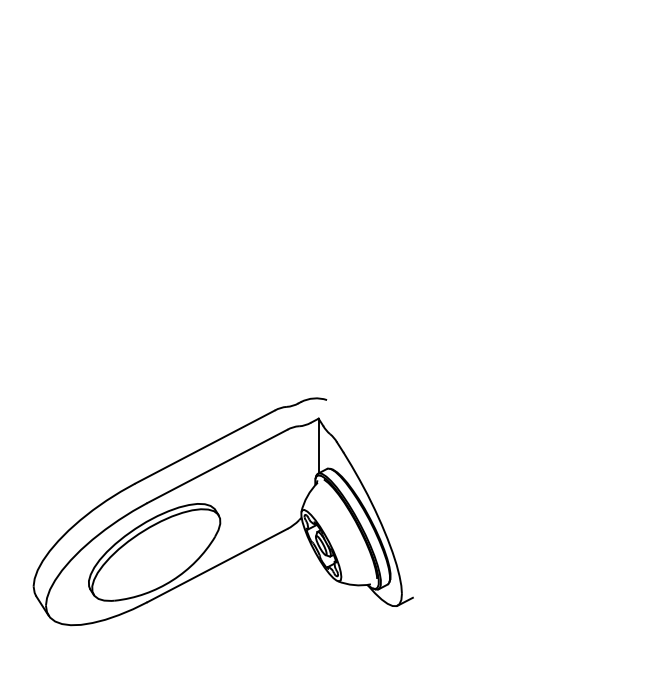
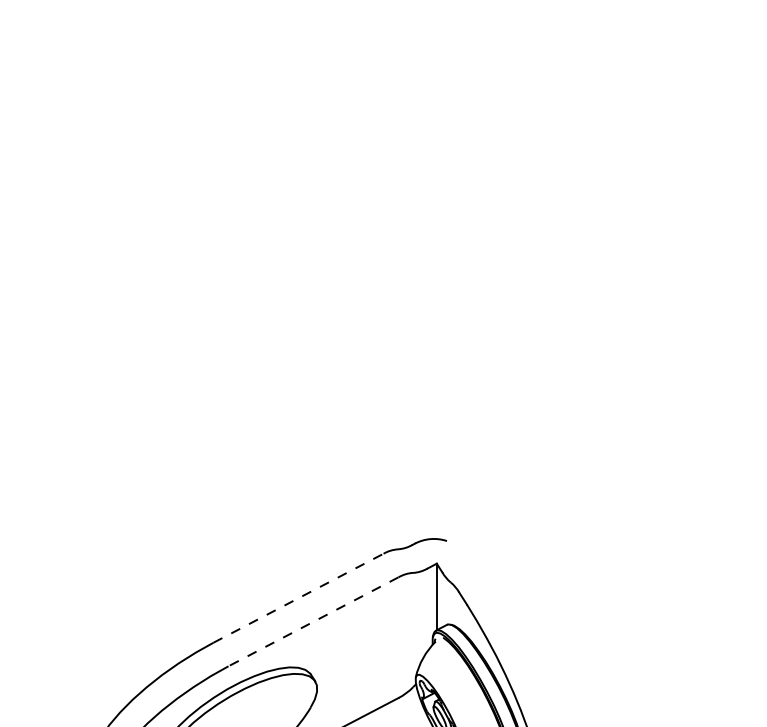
line: (205, 447) -> (299, 598), solid -> dashed
line: (217, 466) -> (313, 621), solid -> dashed

